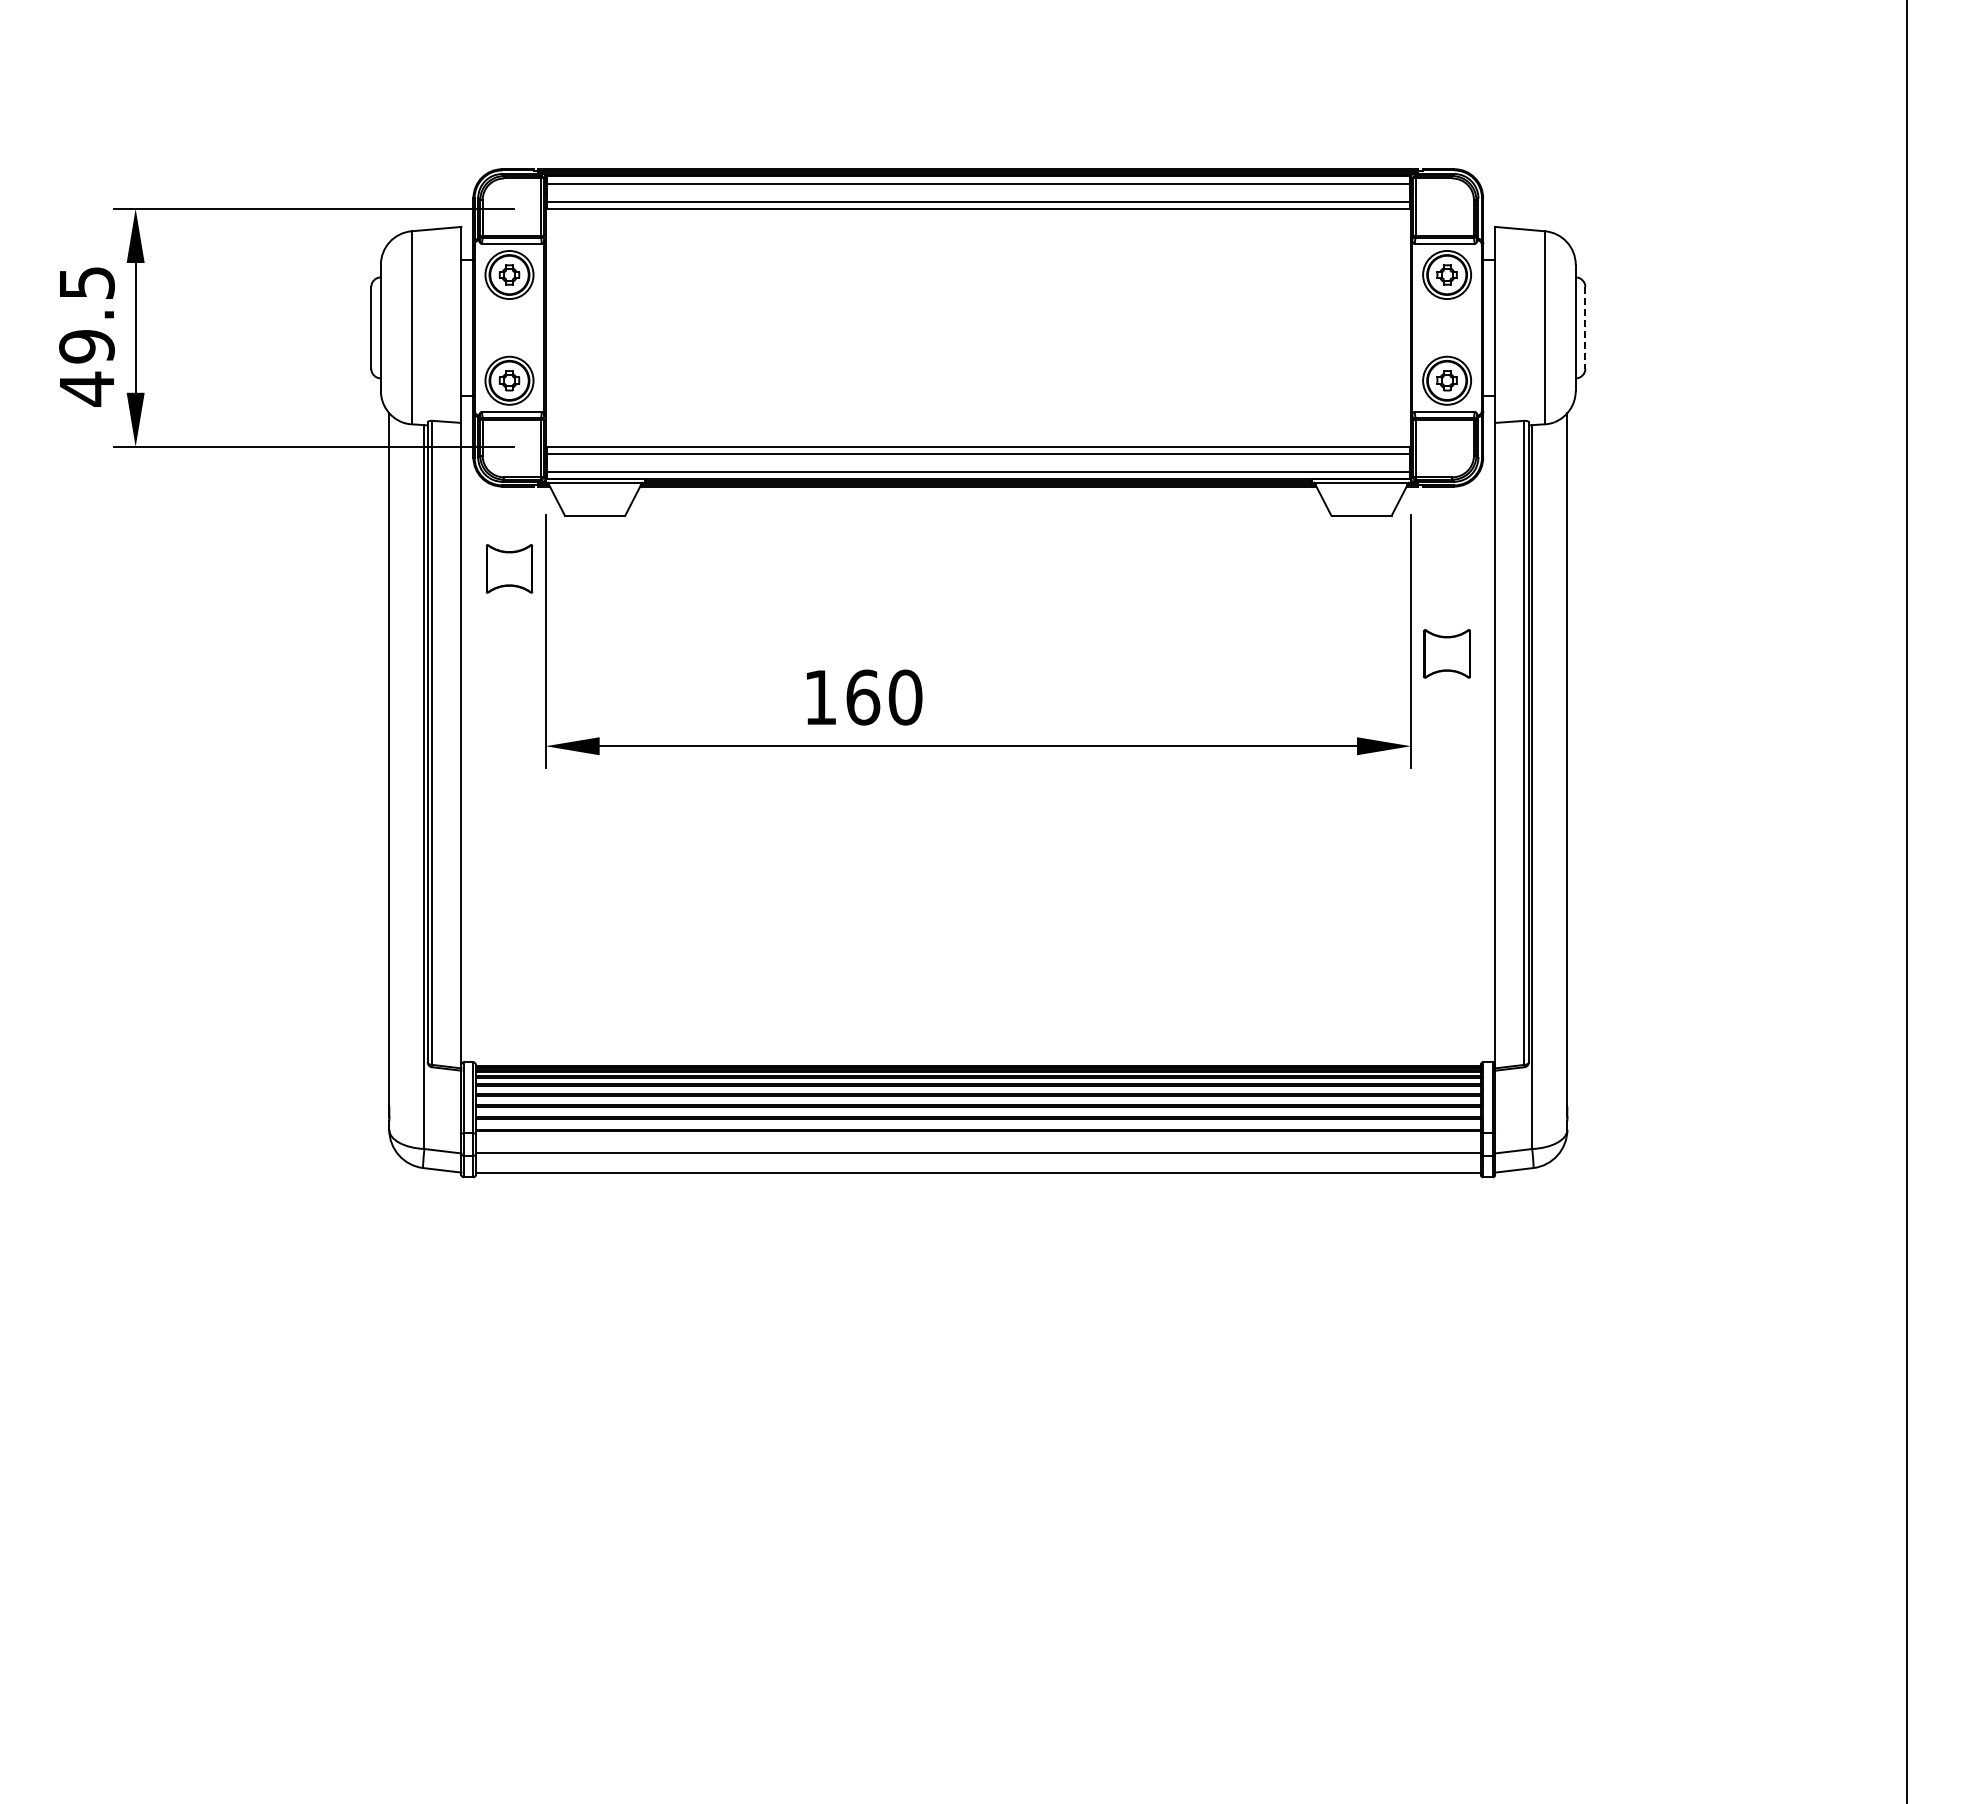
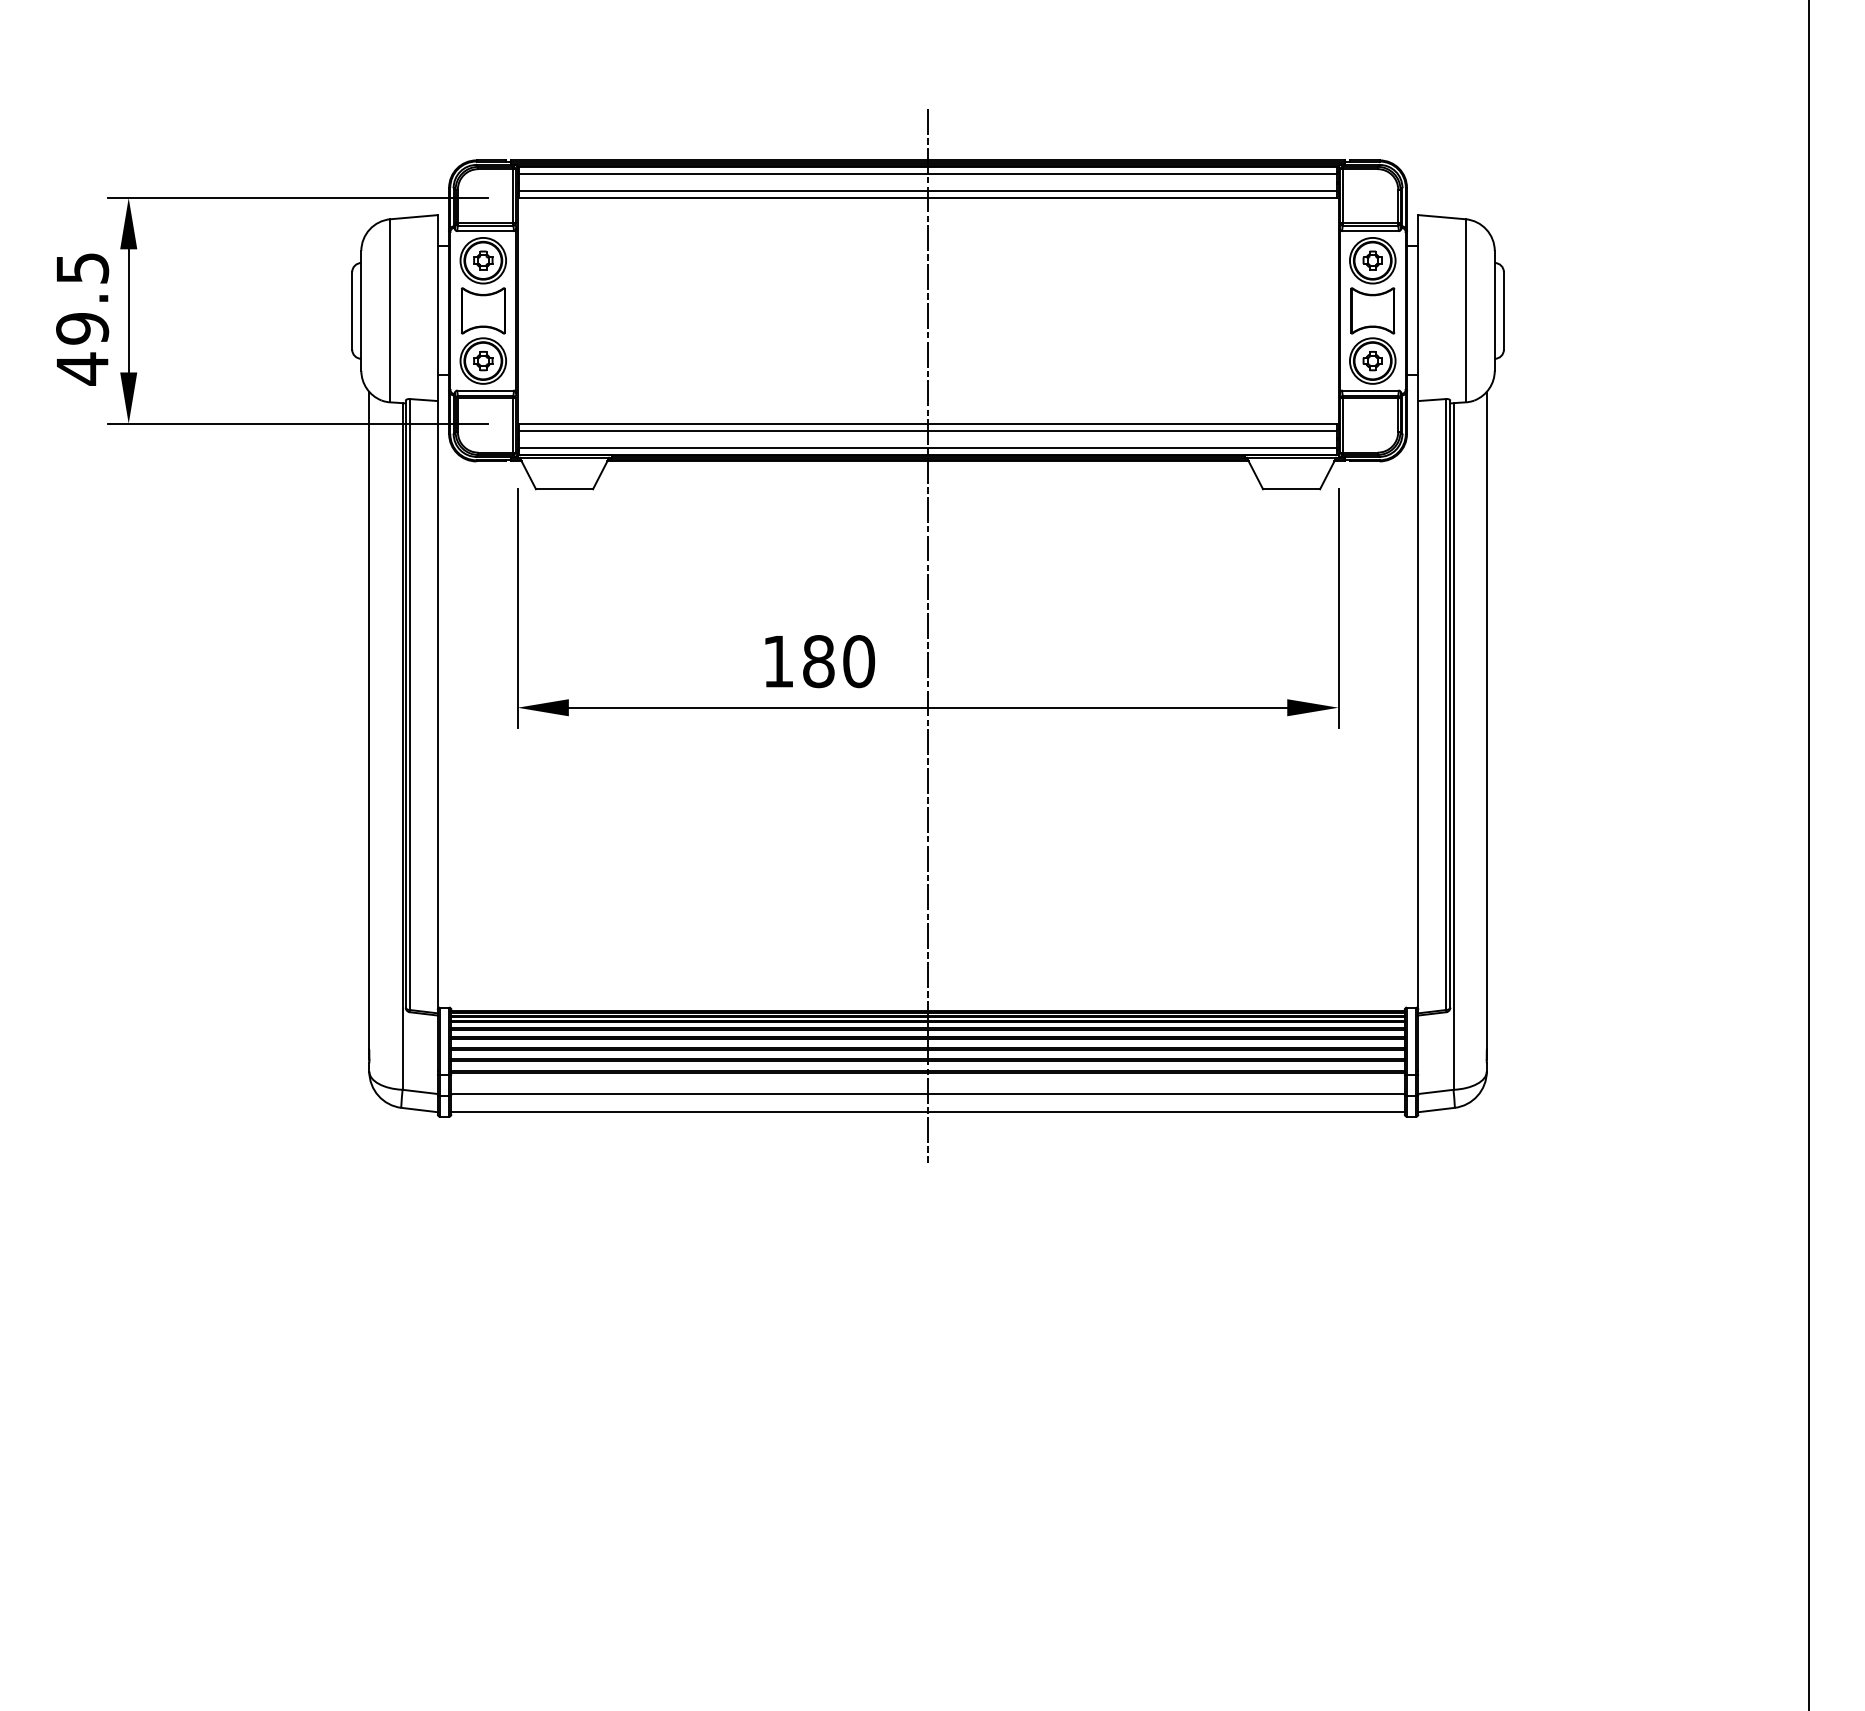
line: (1585, 327) -> (1504, 310), dashed -> solid
part: (509, 568) -> (483, 310), moved
part: (1446, 653) -> (1372, 310), moved
line: (978, 670) -> (928, 635), added
text: (863, 697) -> (819, 661), 160 -> 180

